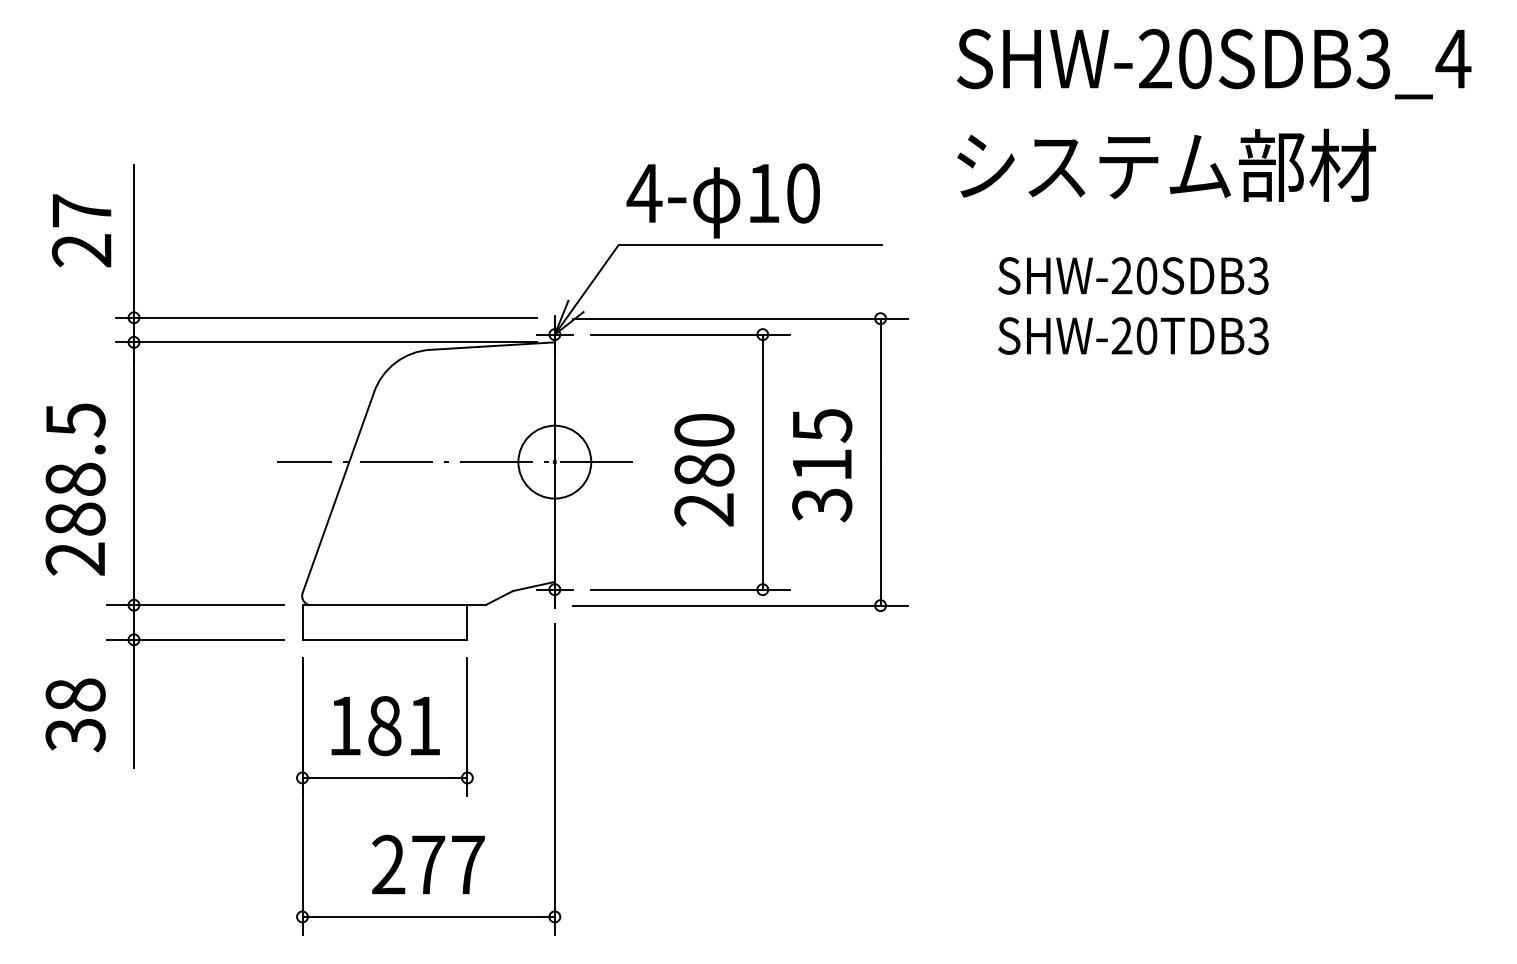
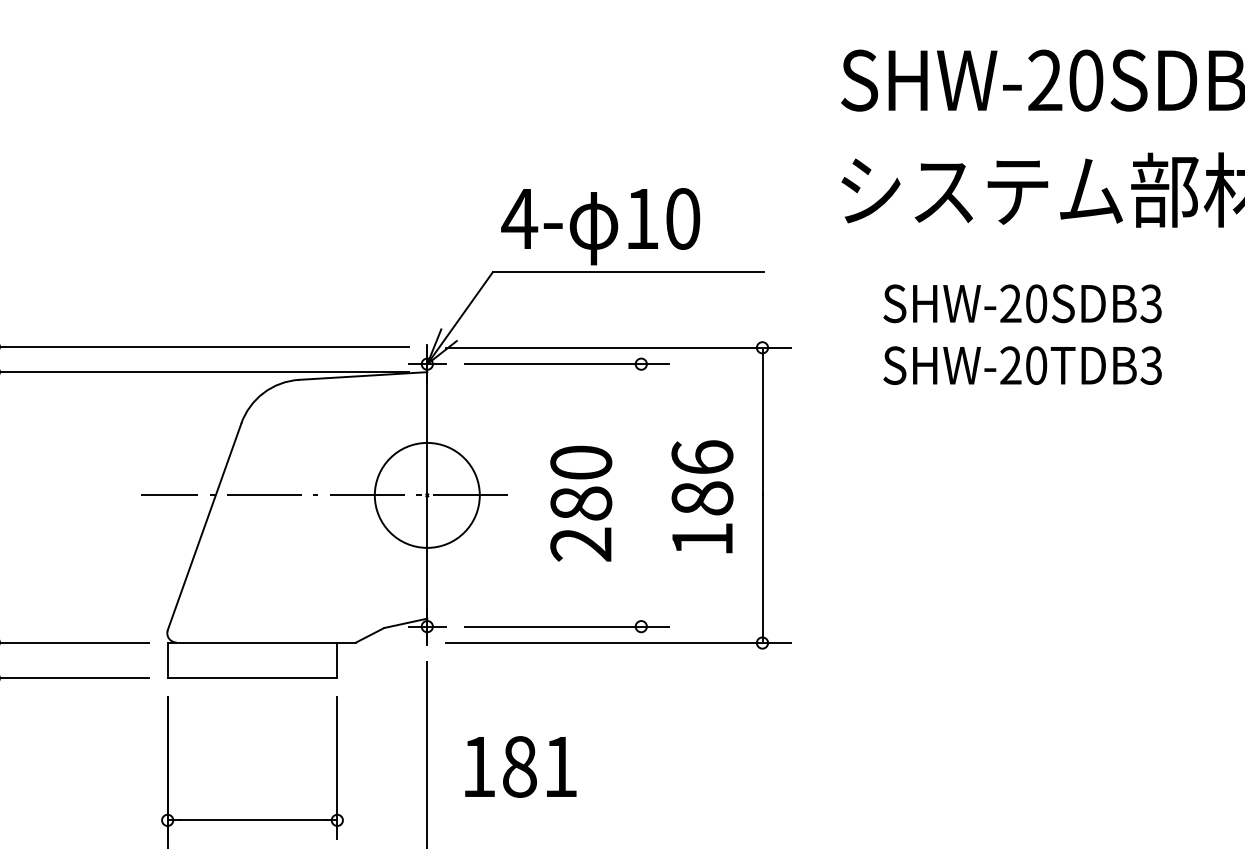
circle: (554, 461) -> (426, 494), size x1.4
line: (762, 461) -> (640, 494), removed
text: (822, 465) -> (702, 498), 315 -> 186
text: (385, 726) -> (520, 767), moved

